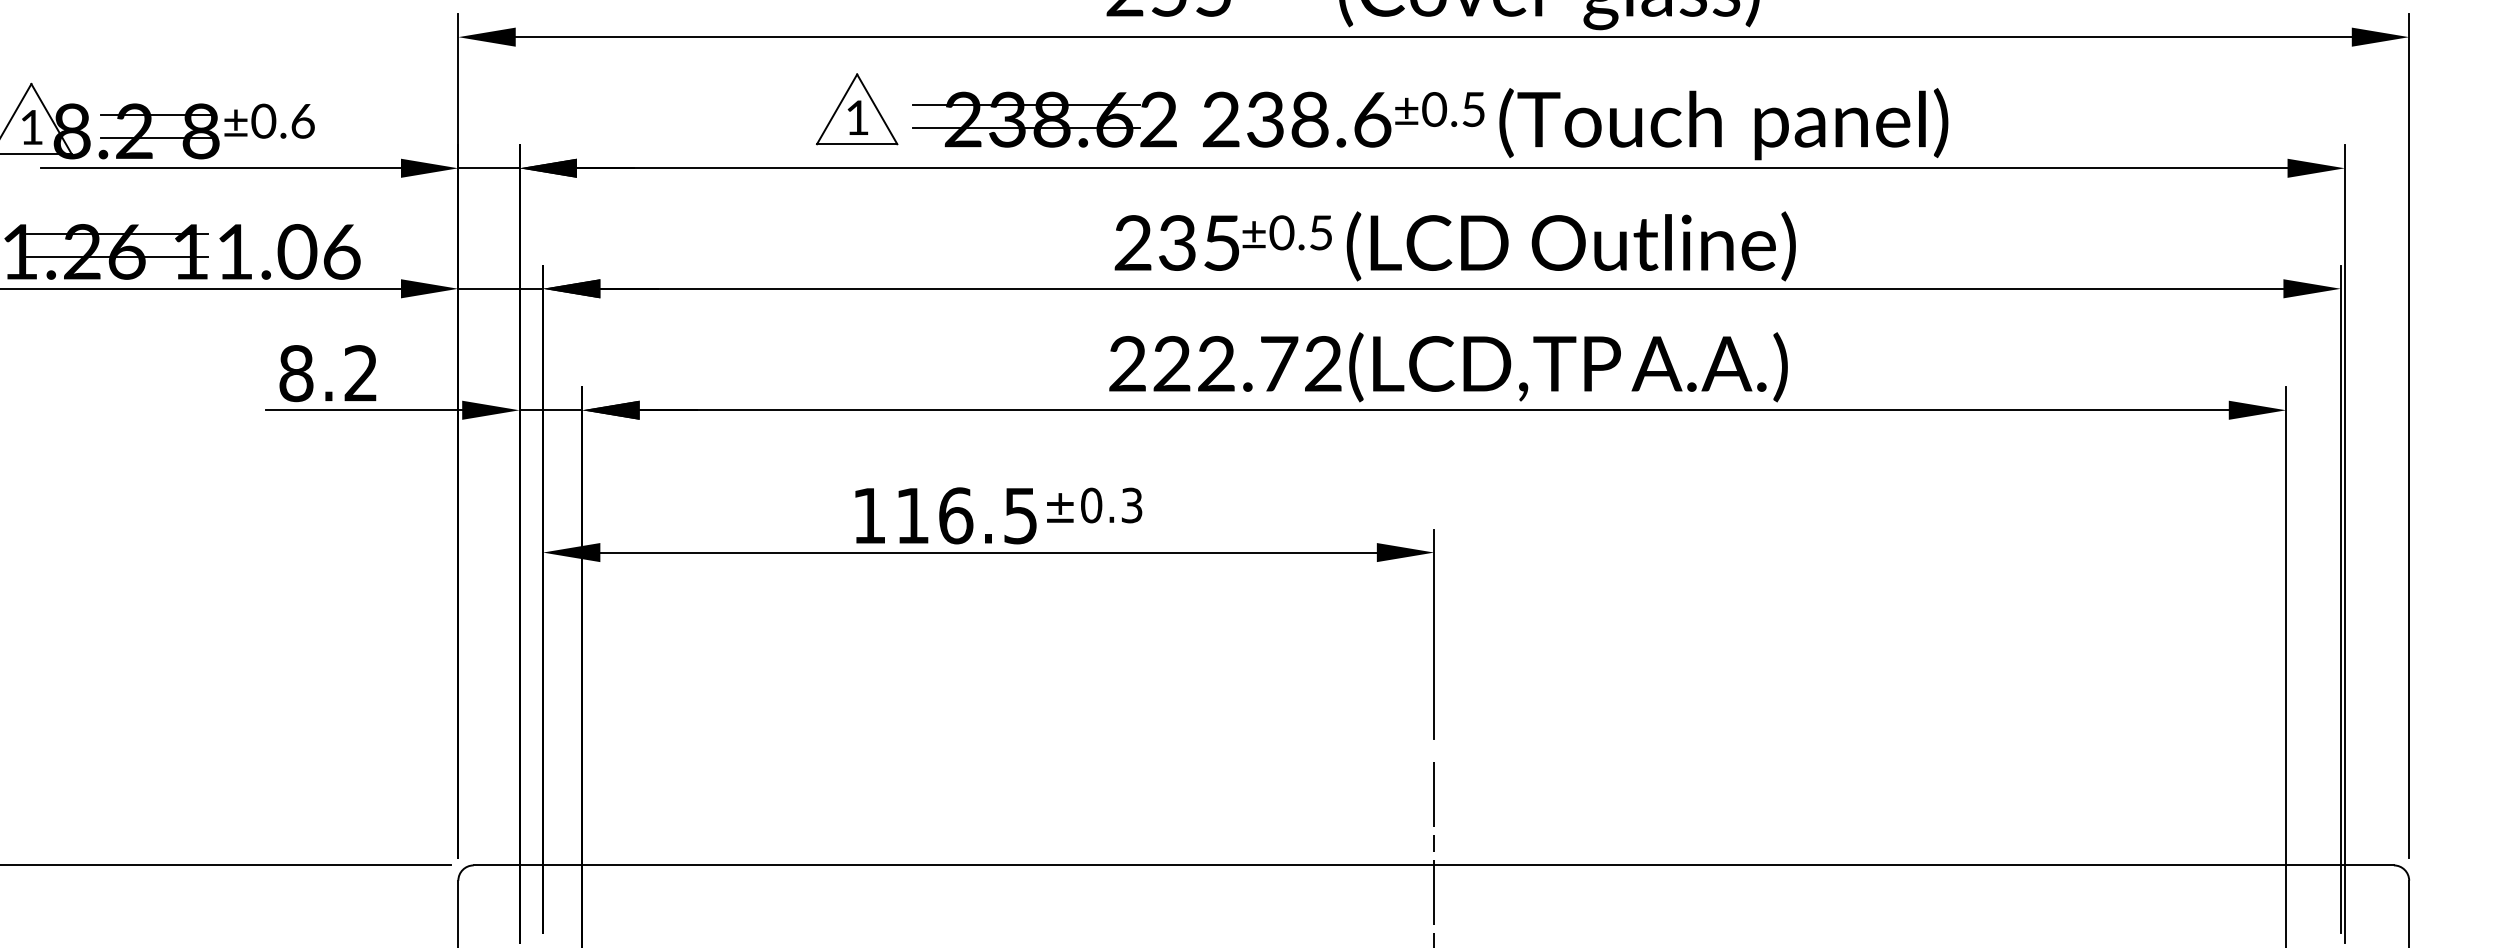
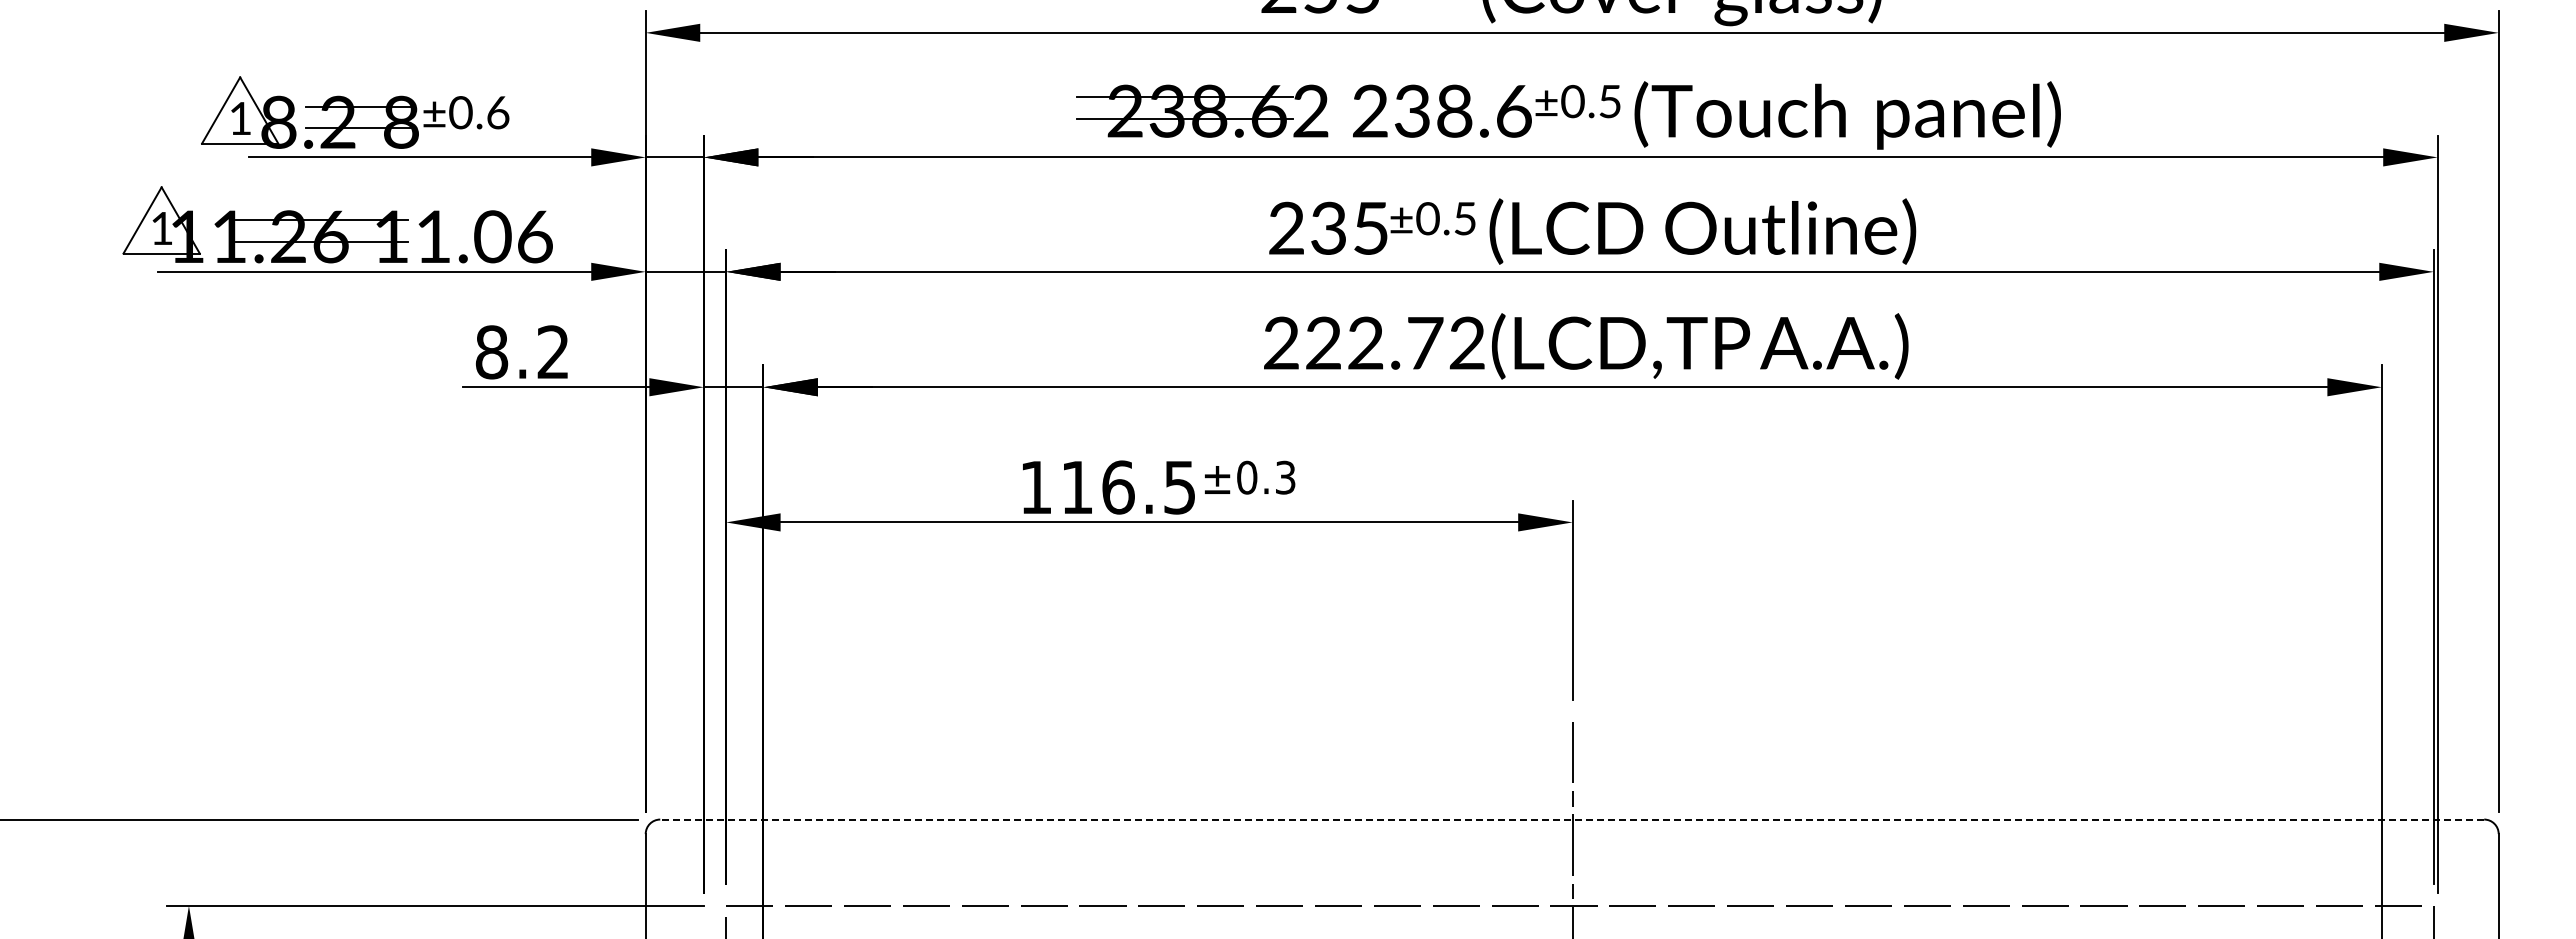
part: (857, 109) -> (1024, 101), removed
line: (1434, 865) -> (1572, 819), solid -> dashed

